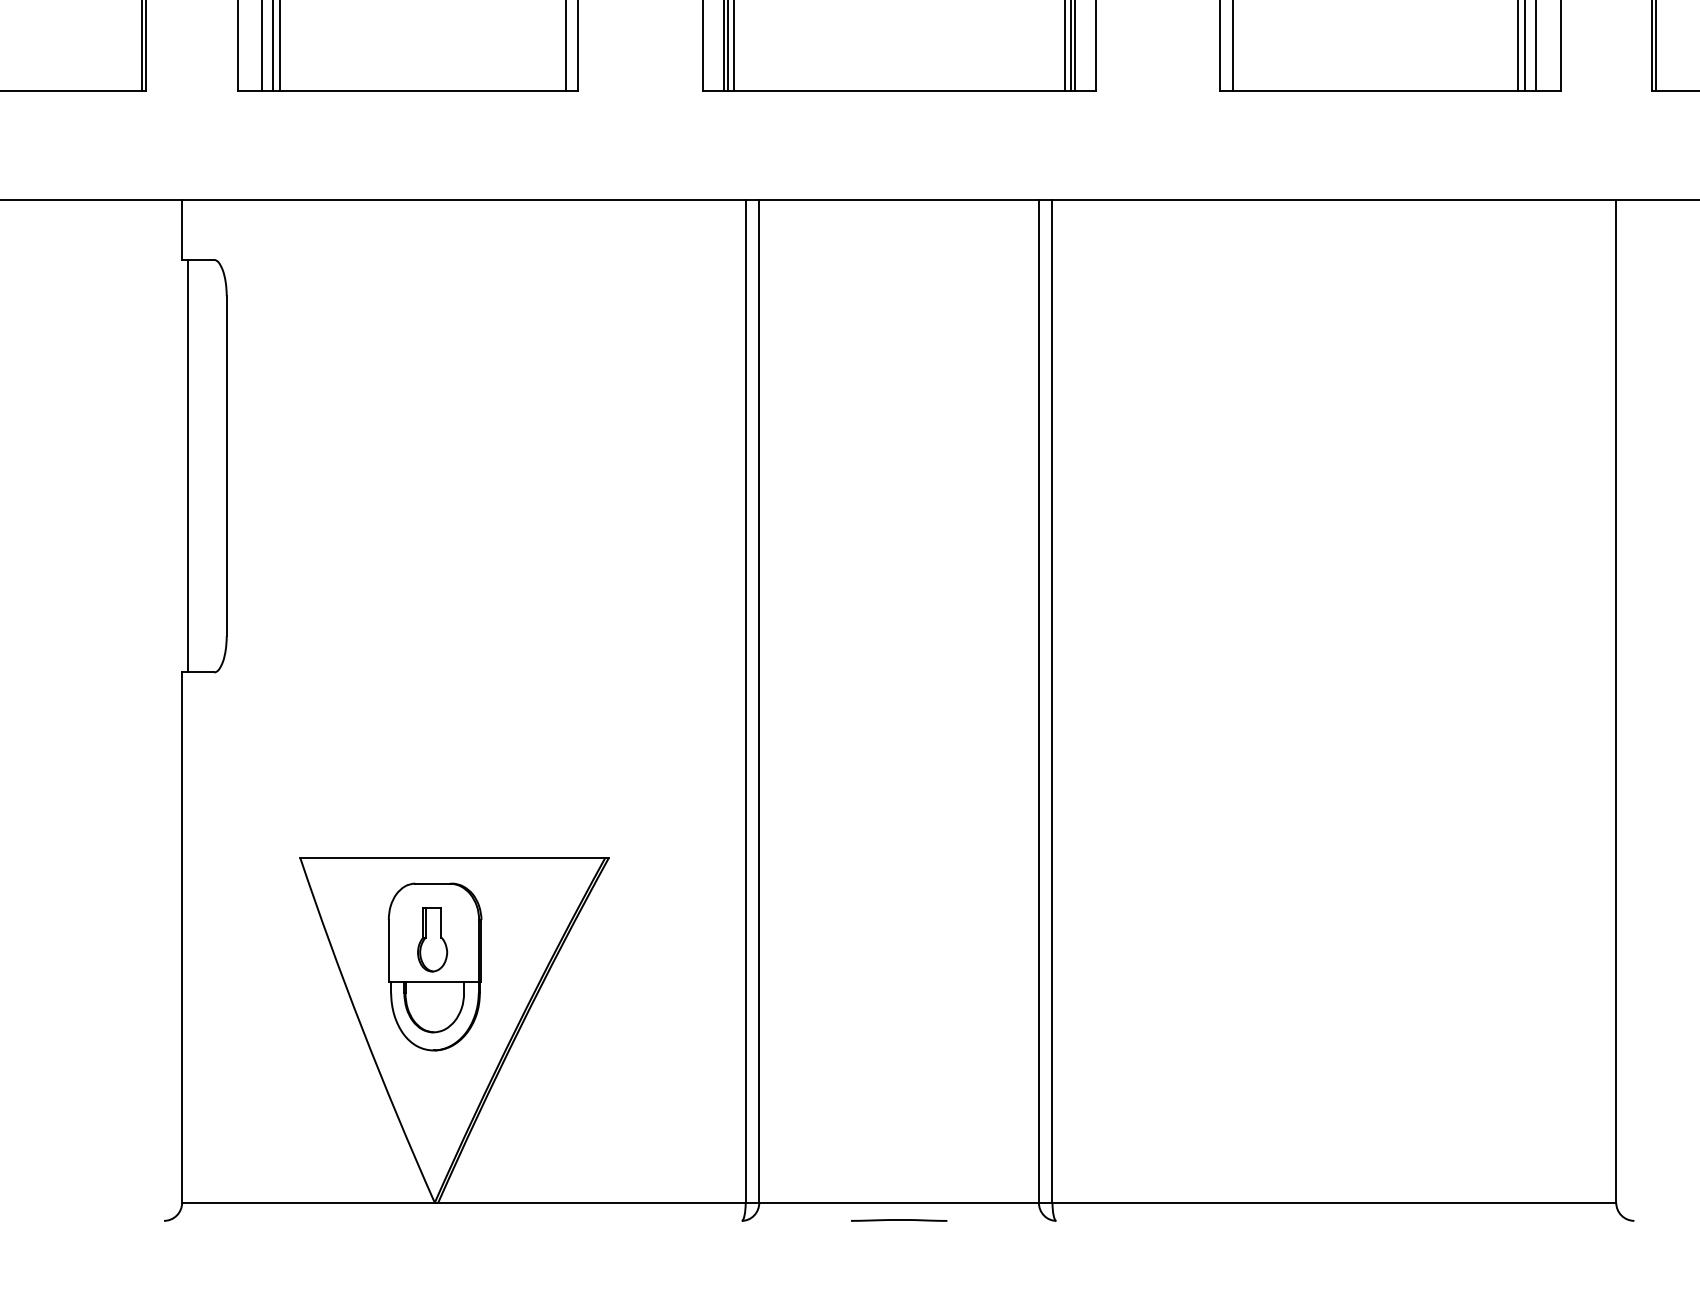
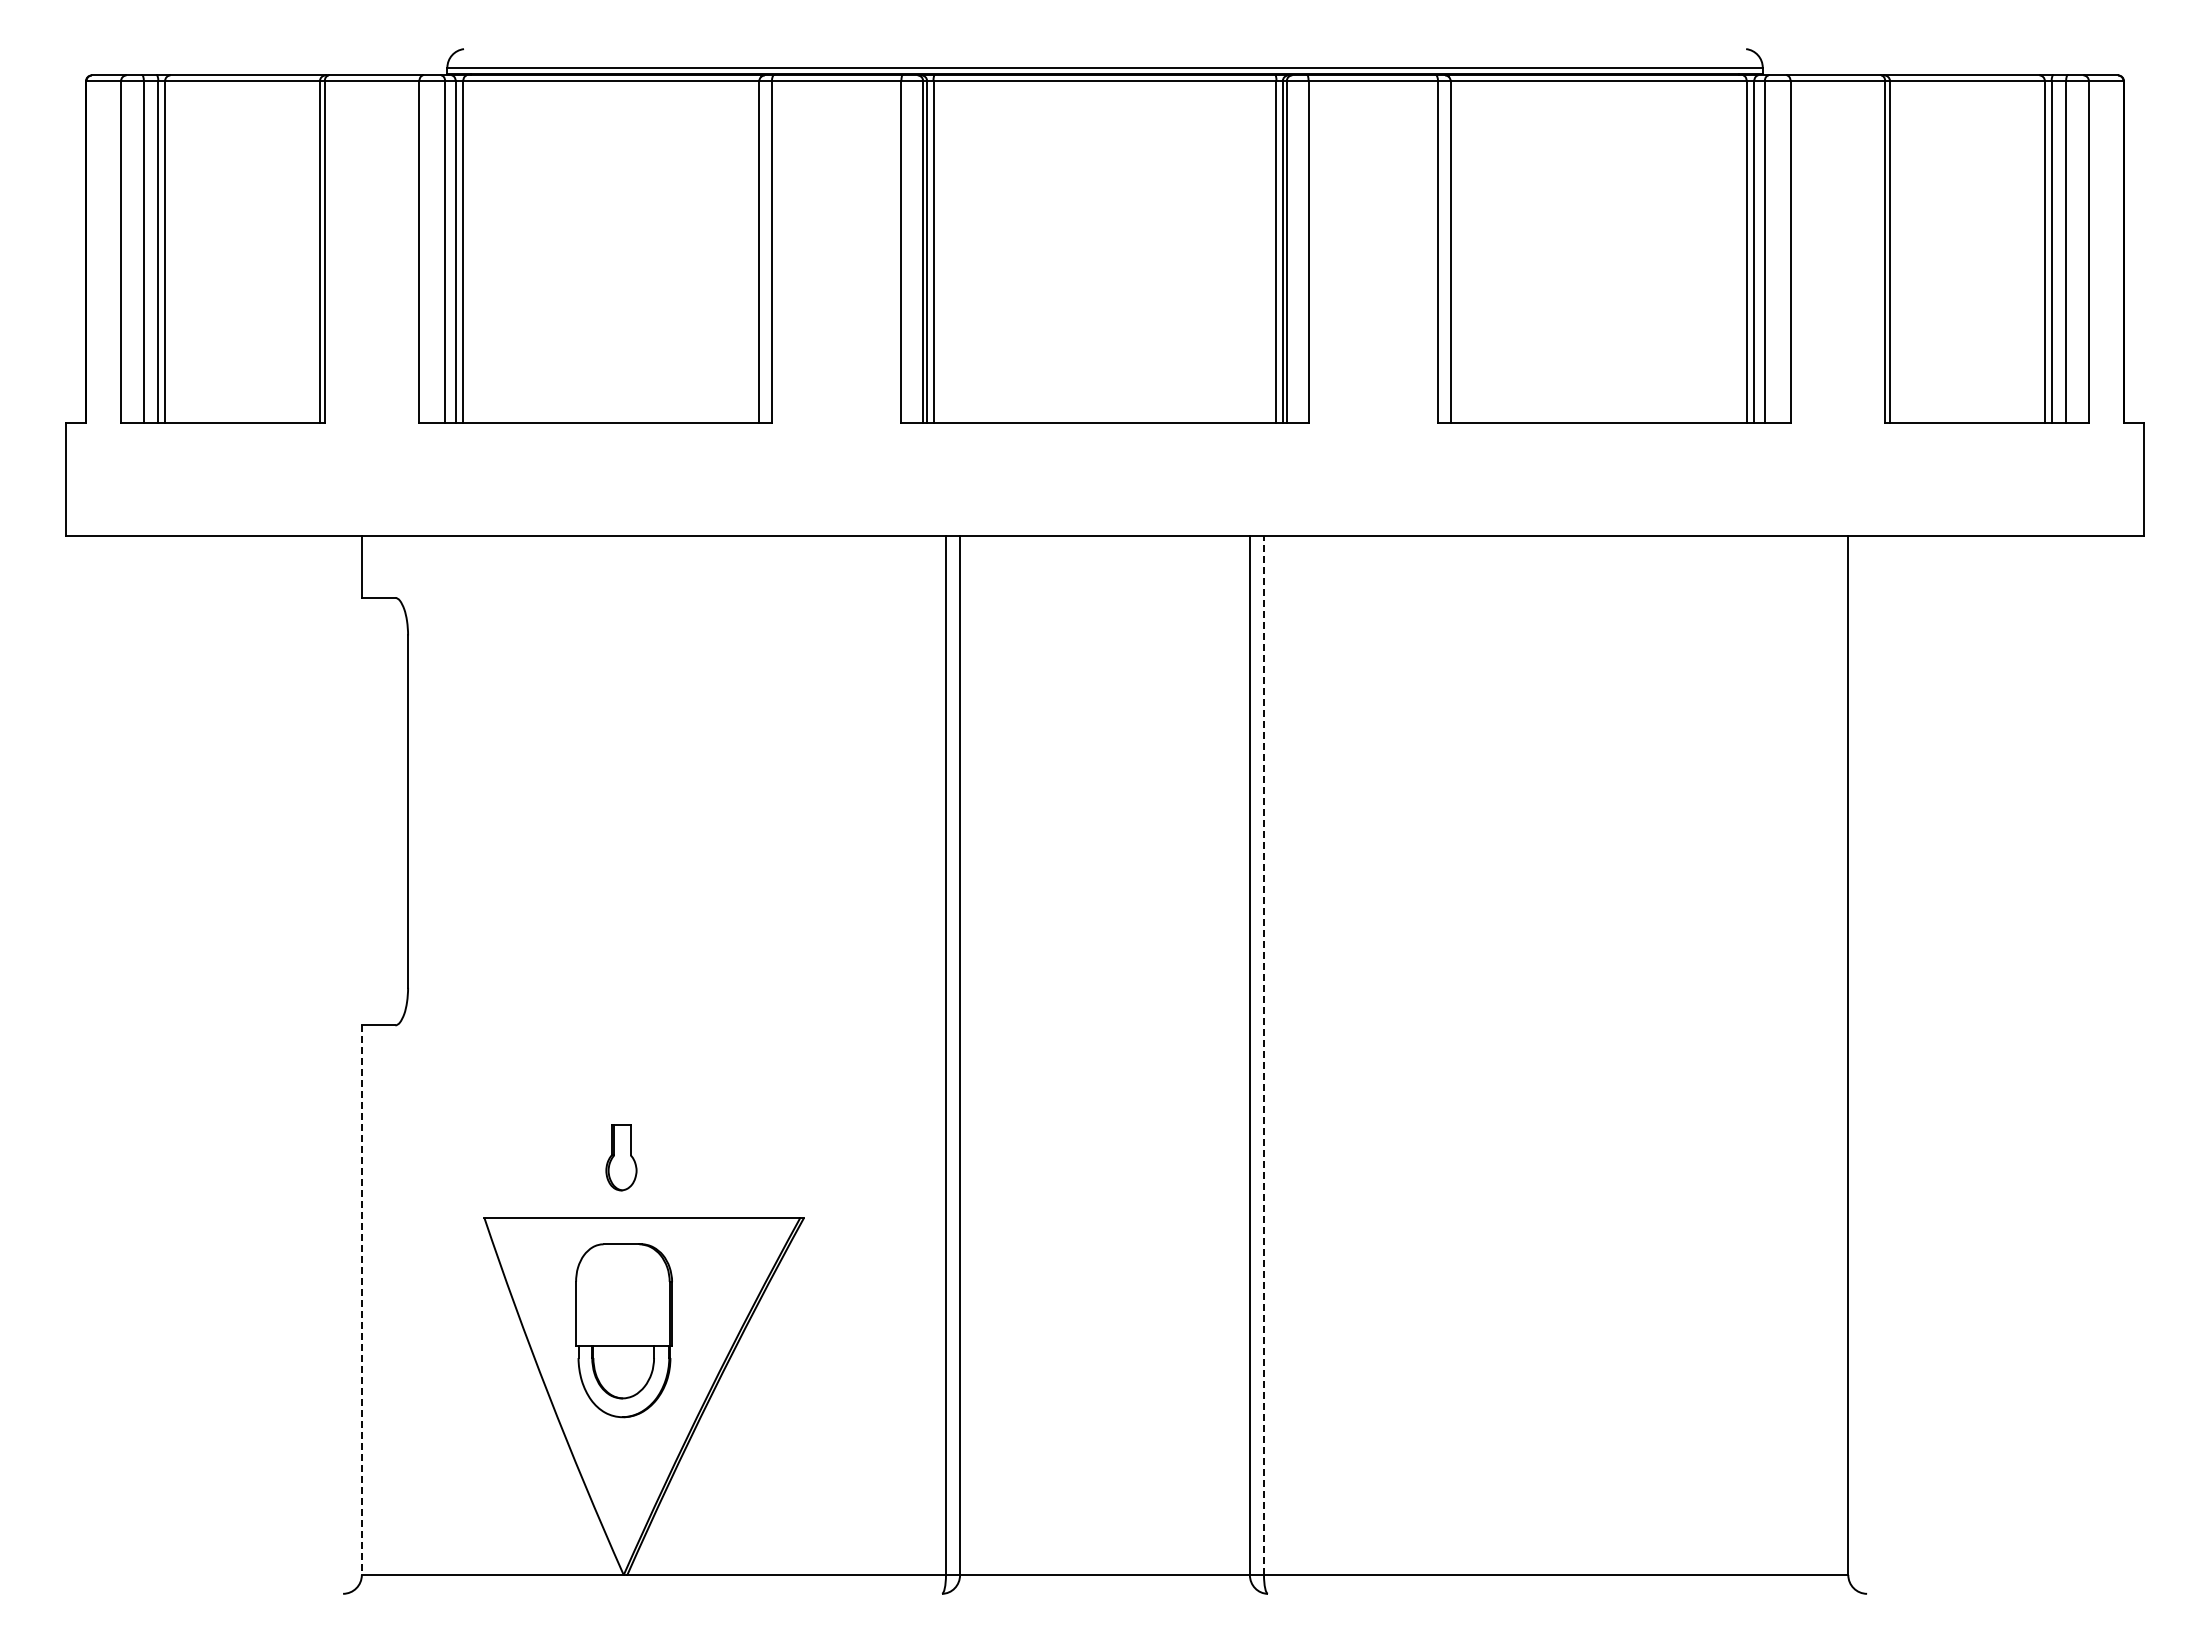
line: (187, 466) -> (367, 811), removed
line: (1052, 701) -> (1263, 1055), solid -> dashed
line: (181, 937) -> (361, 1300), solid -> dashed
part: (432, 939) -> (621, 1157), moved
line: (898, 1220) -> (1104, 1593), removed

